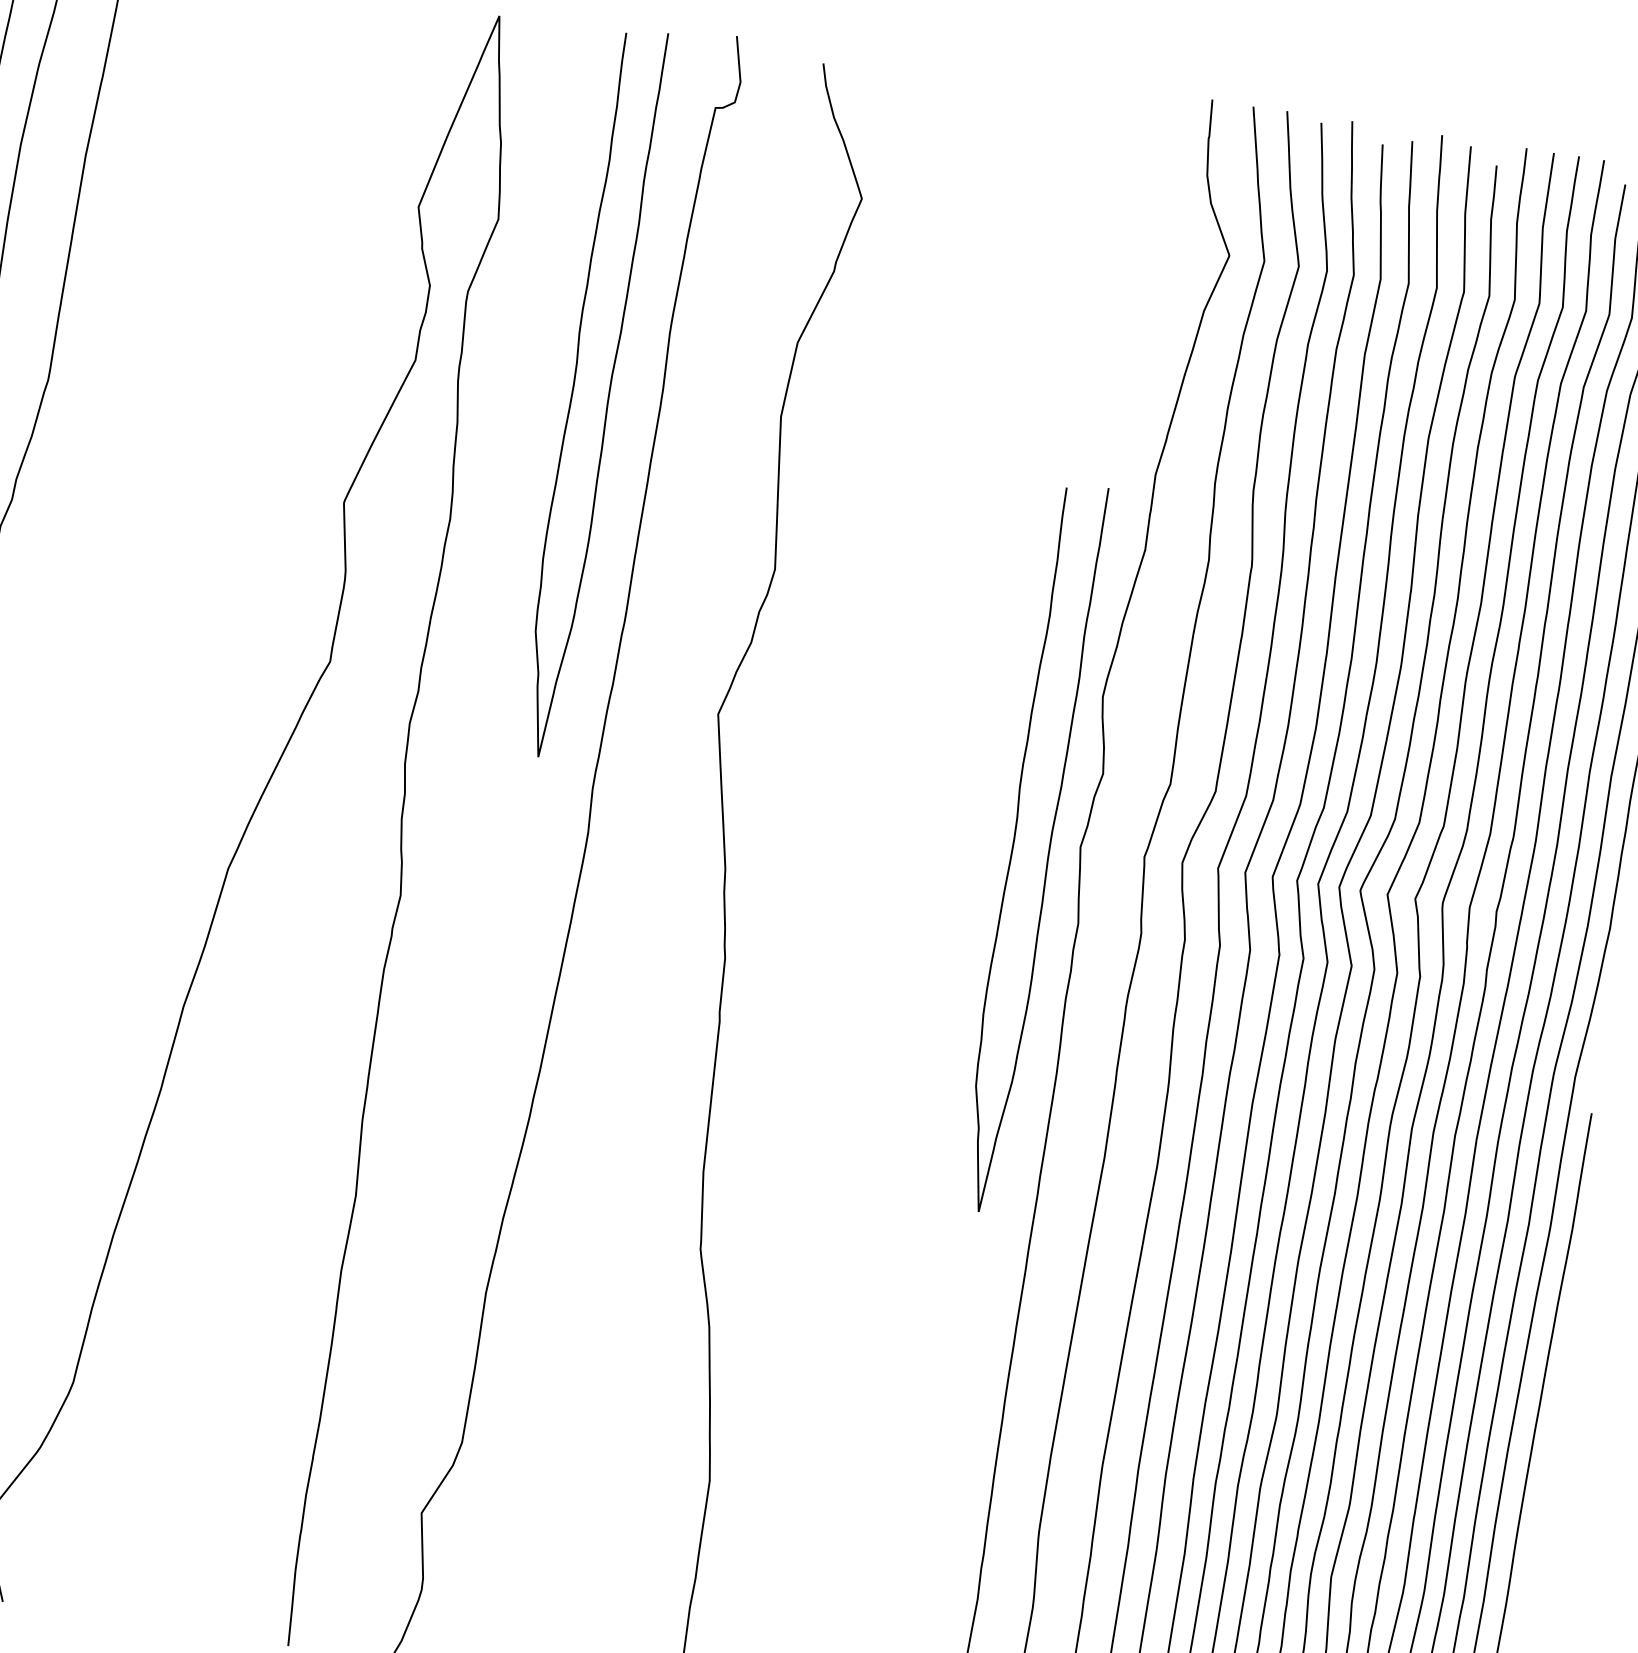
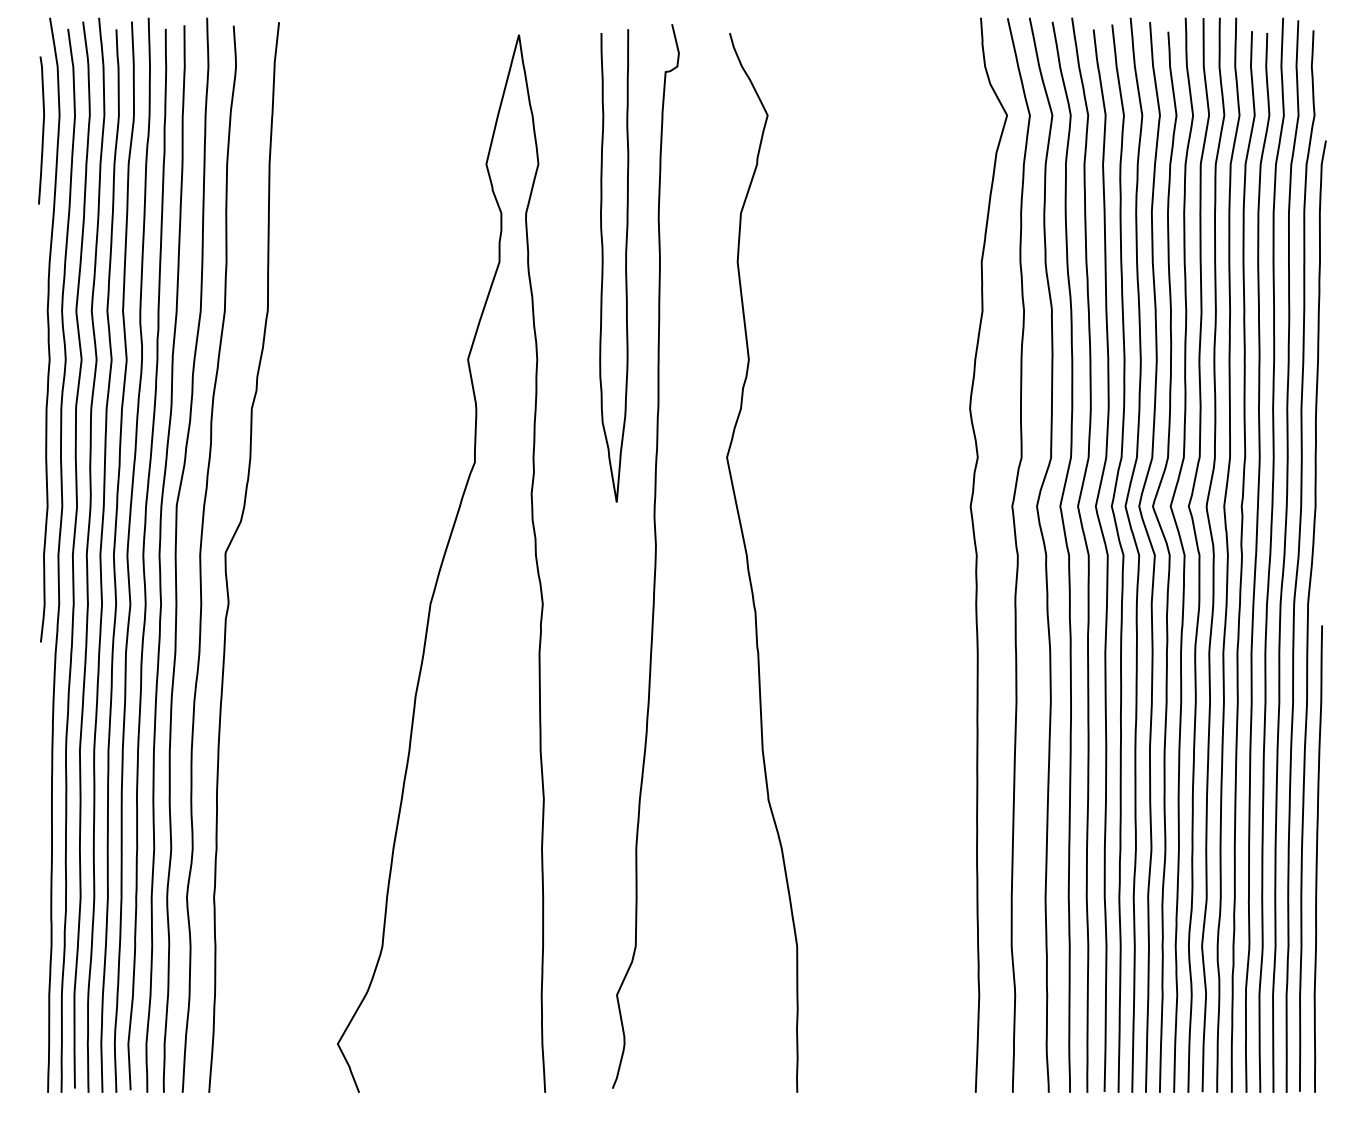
curve: (1014, 844) -> (928, 511), removed

